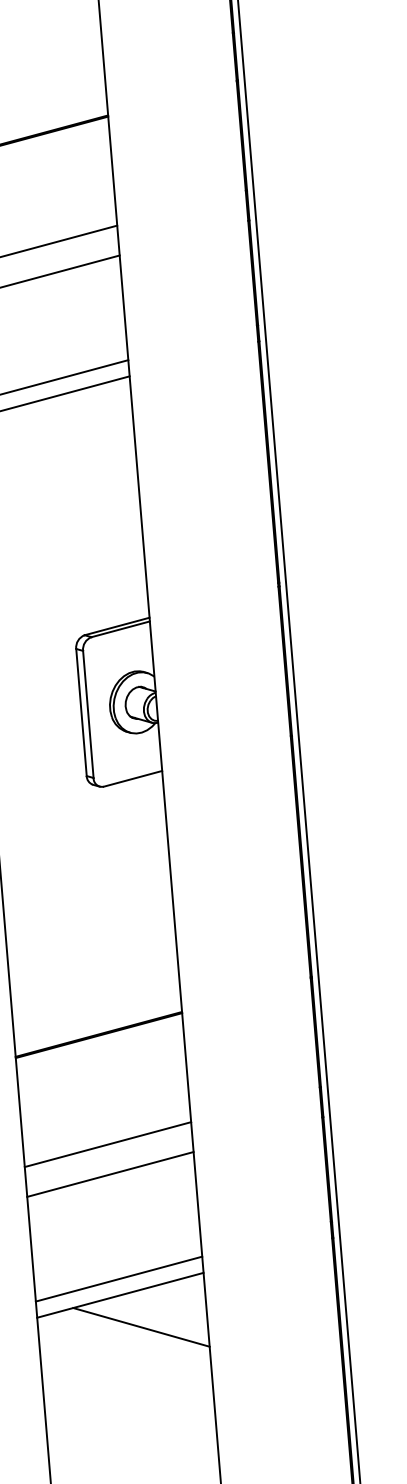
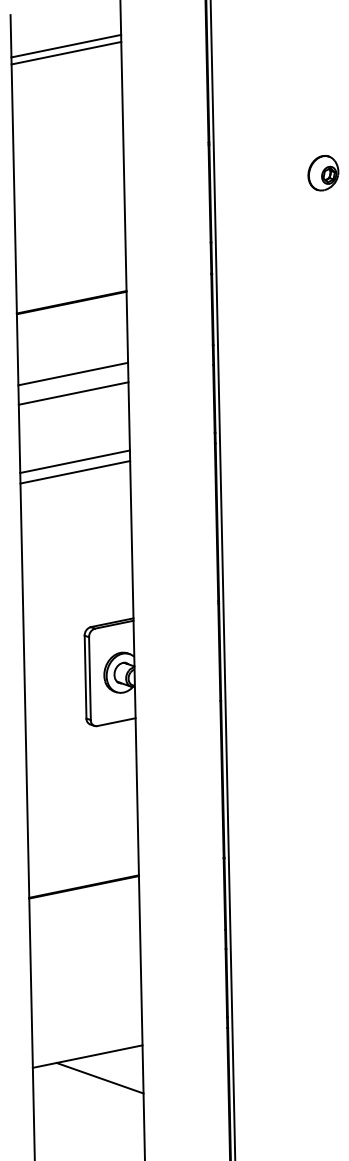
line: (107, 1144) -> (85, 958), removed
line: (109, 1173) -> (85, 977), removed
line: (119, 1278) -> (87, 1045), removed

